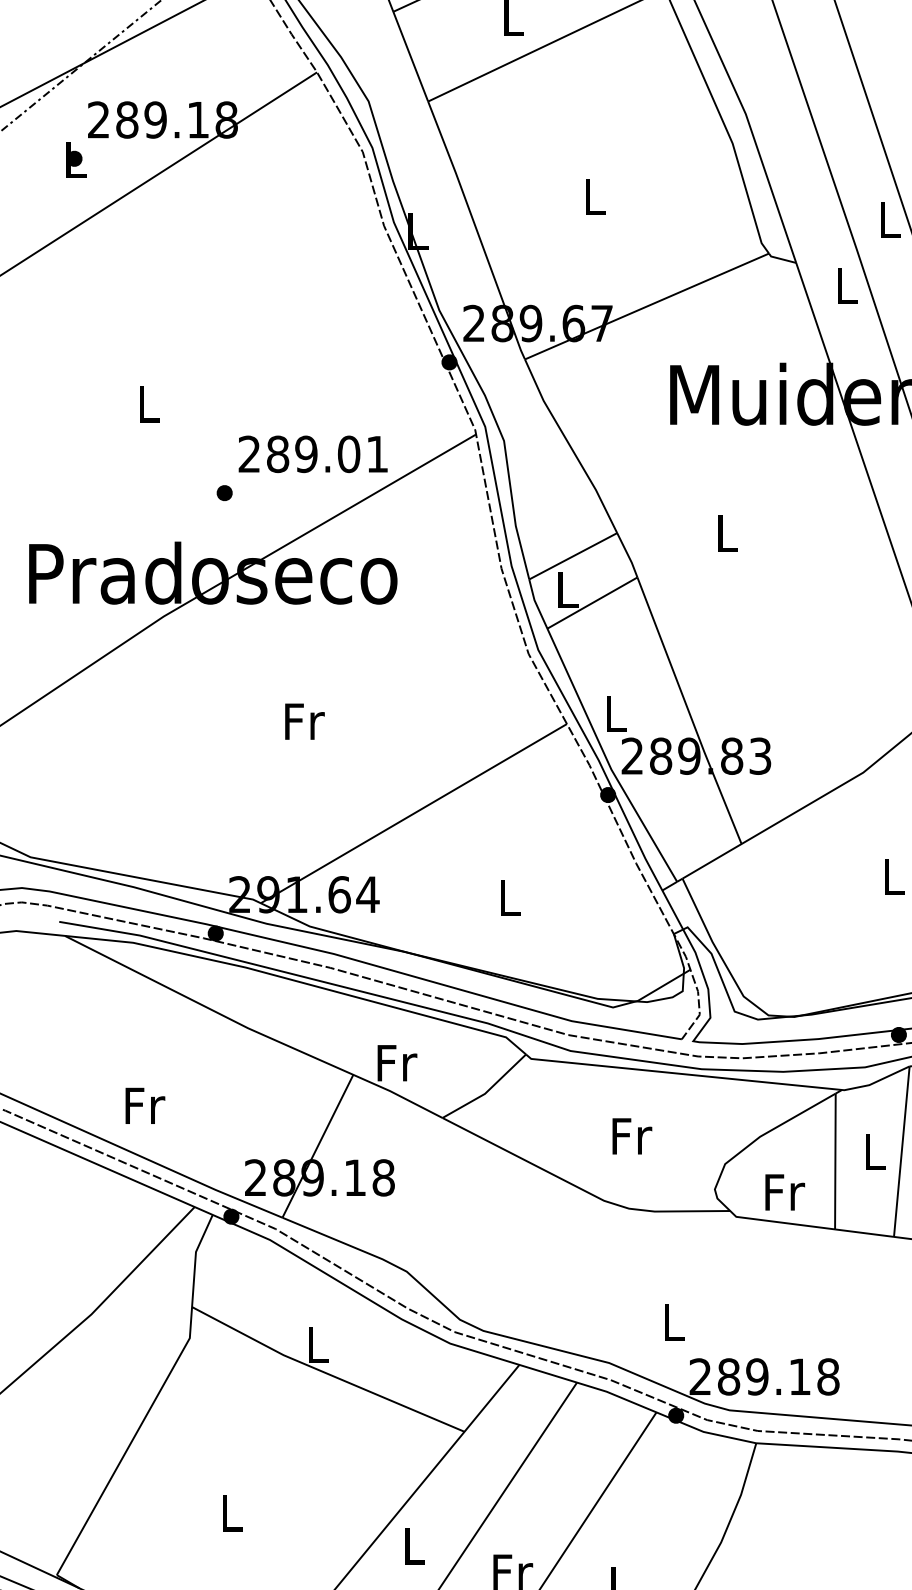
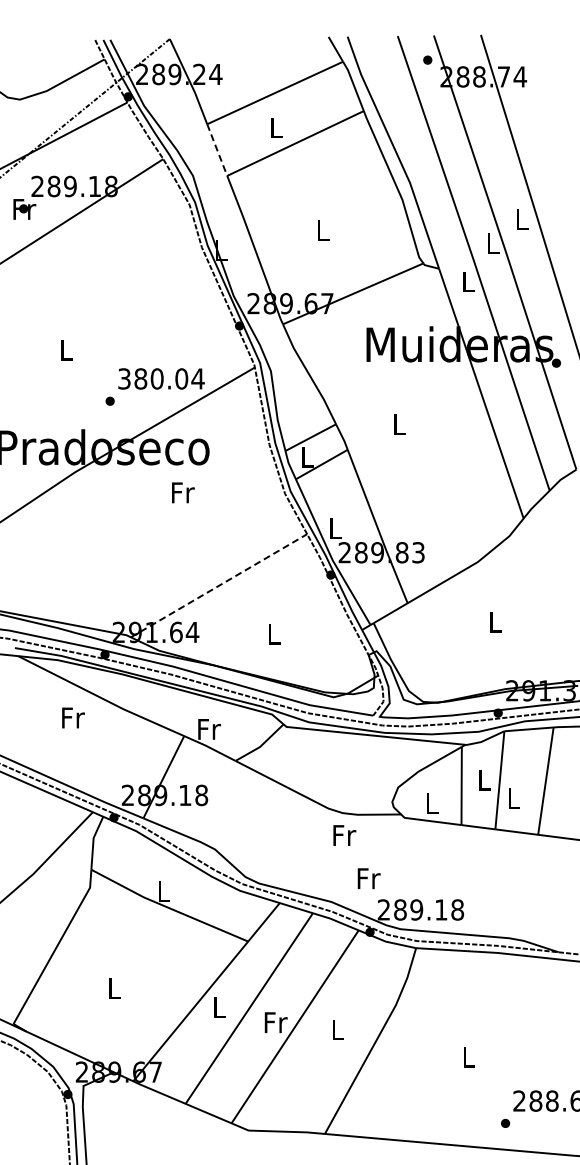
line: (411, 57) -> (217, 150), solid -> dashed
text: (75, 159) -> (24, 209), L -> Fr
text: (313, 453) -> (161, 378), 289.01 -> 380.04
text: (305, 721) -> (183, 492), moved
line: (414, 813) -> (219, 585), solid -> dashed
text: (145, 1105) -> (73, 717), moved
text: (631, 1136) -> (344, 835), moved
text: (784, 1191) -> (432, 803), Fr -> L
text: (673, 1322) -> (368, 878), L -> Fr

